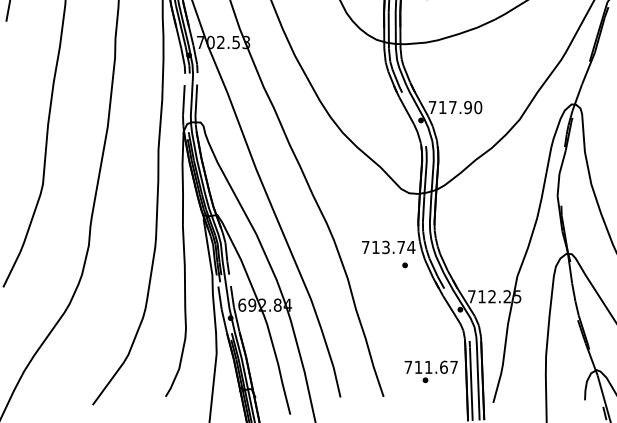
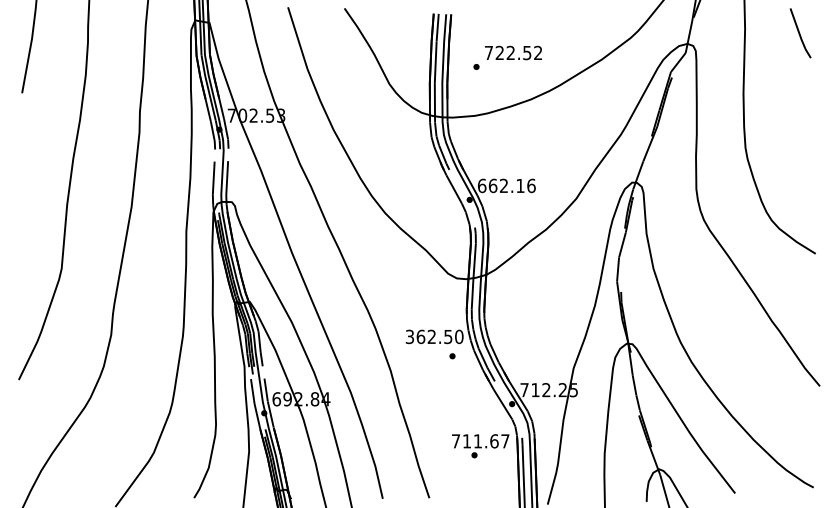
text: (455, 107) -> (506, 185), 717.90 -> 662.16
text: (388, 247) -> (434, 336), 713.74 -> 362.50
text: (431, 372) -> (480, 446), moved

